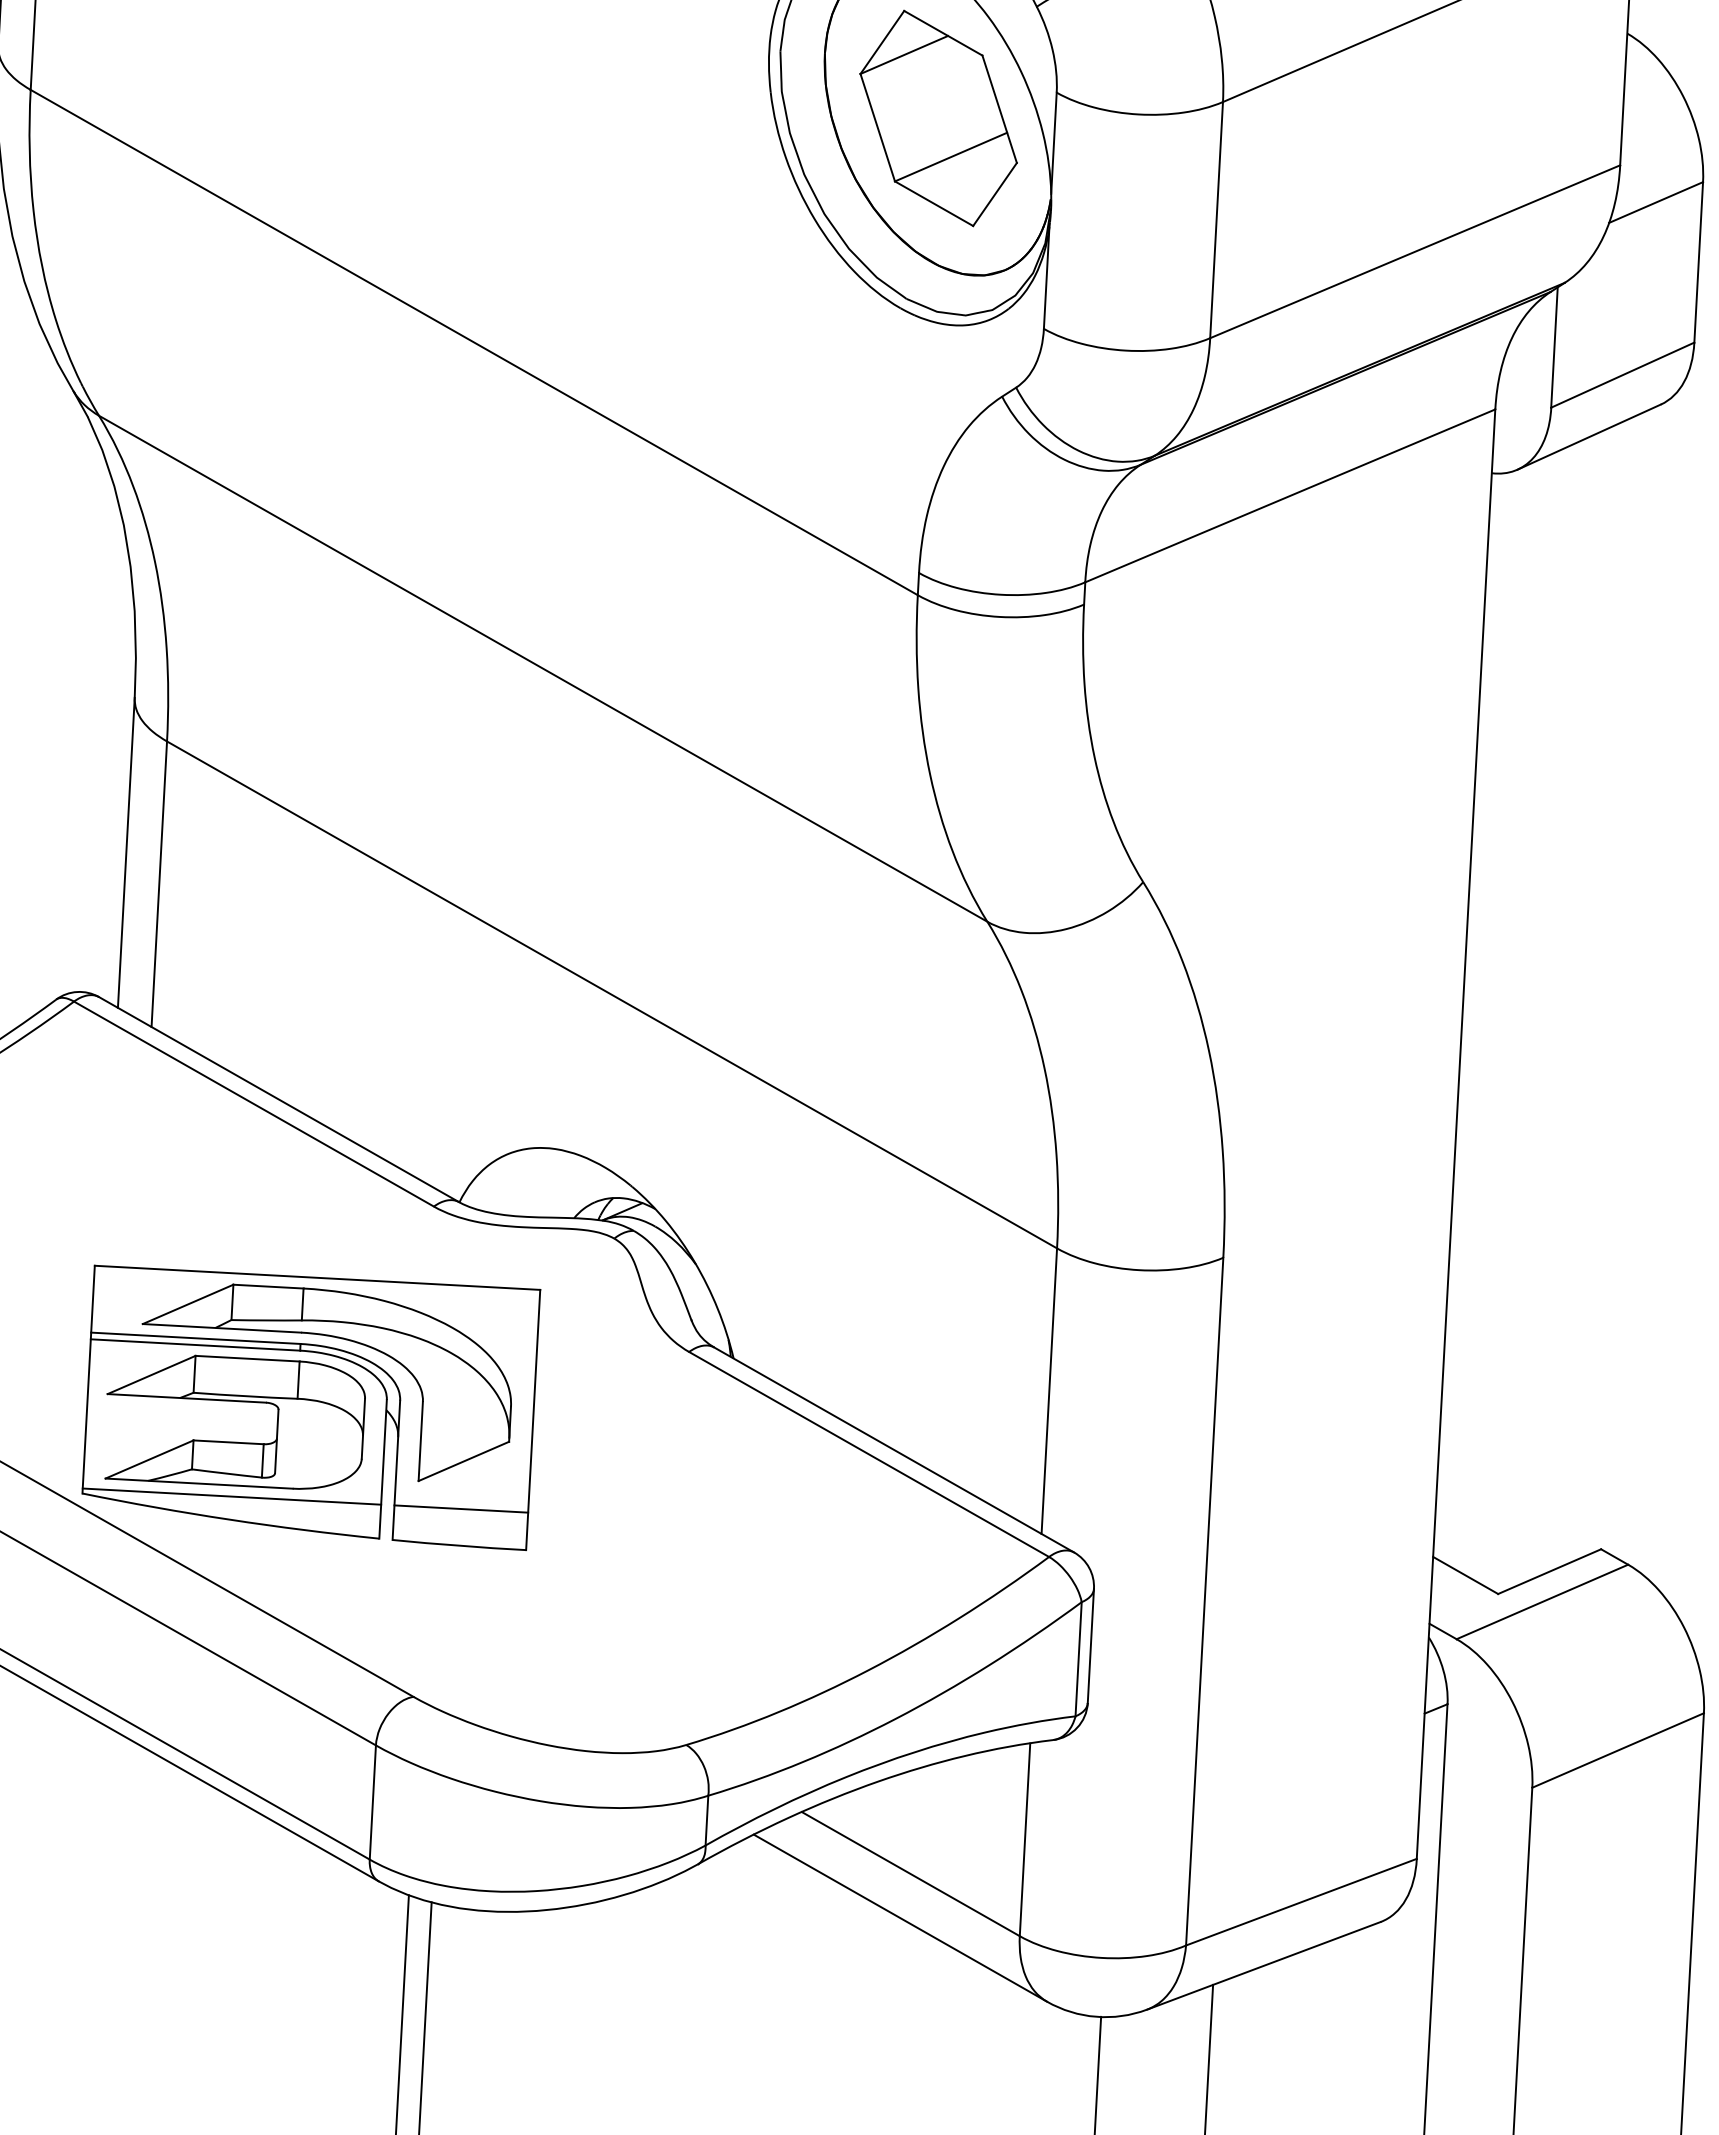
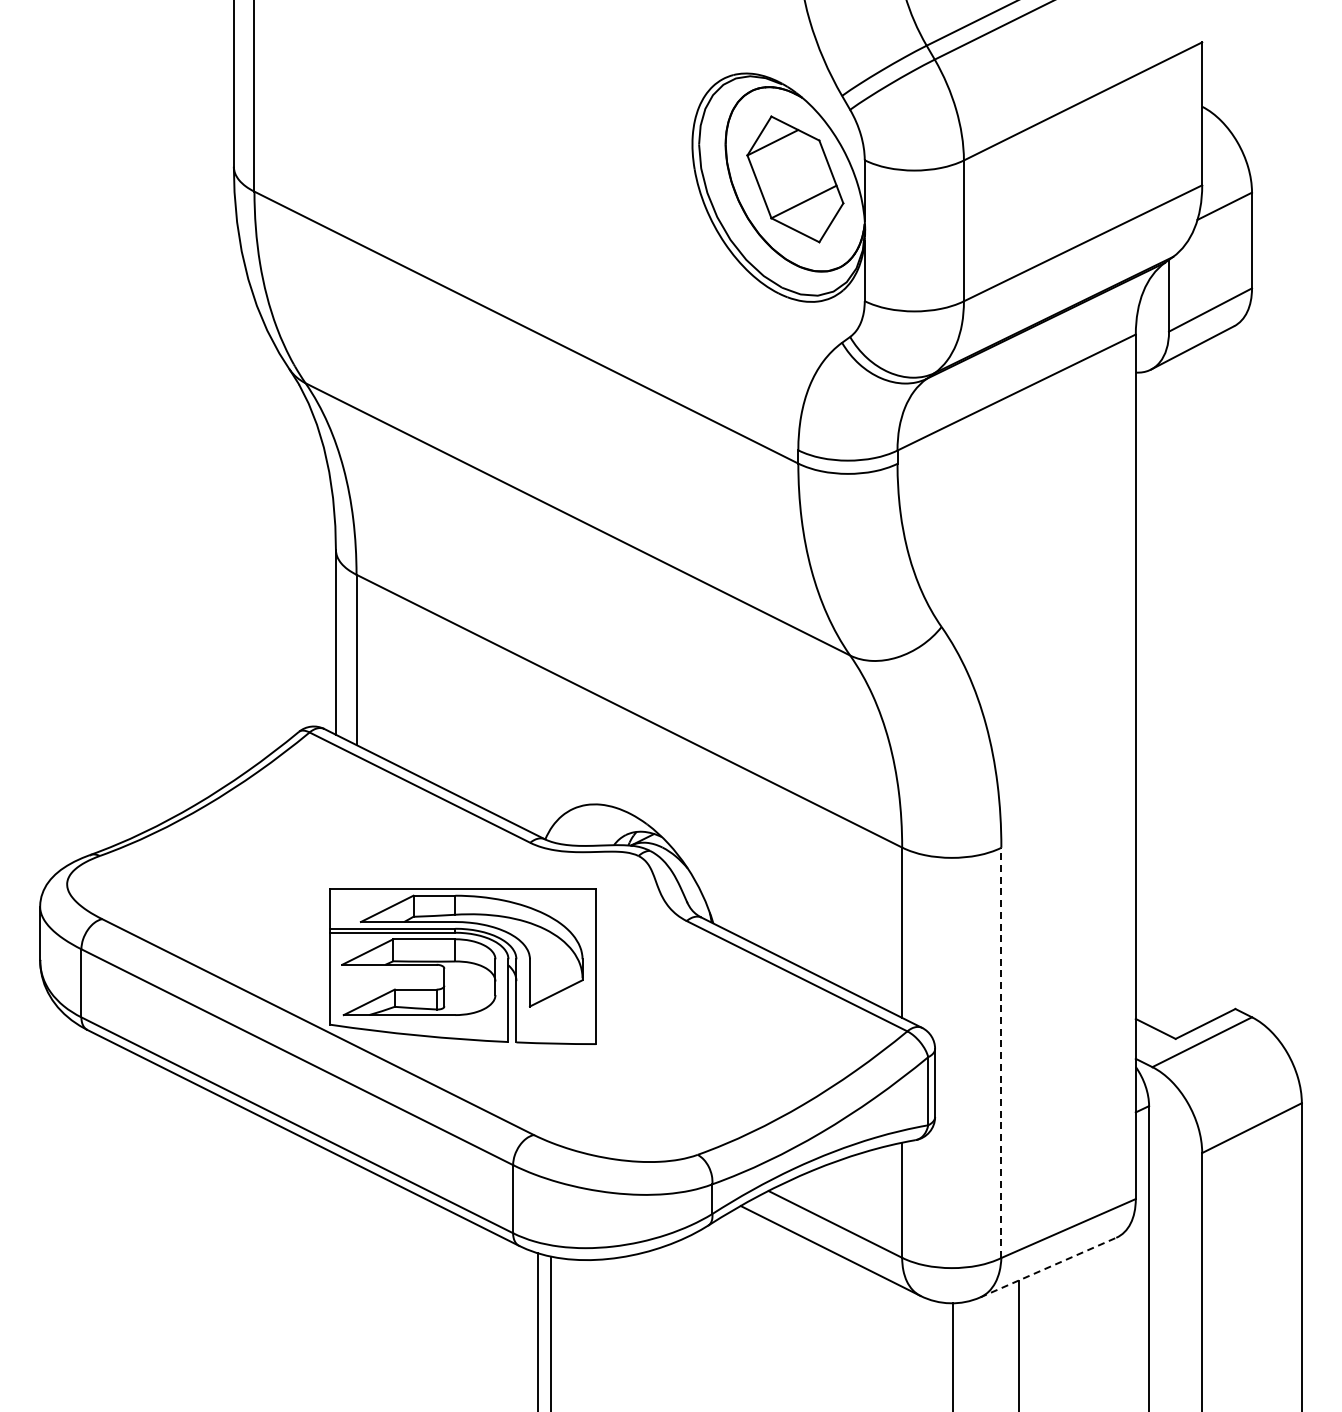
line: (232, 1496) -> (419, 1021), removed
line: (461, 1508) -> (556, 1021), removed
line: (1204, 1600) -> (1001, 1052), solid -> dashed
line: (1264, 1965) -> (1048, 1267), solid -> dashed

